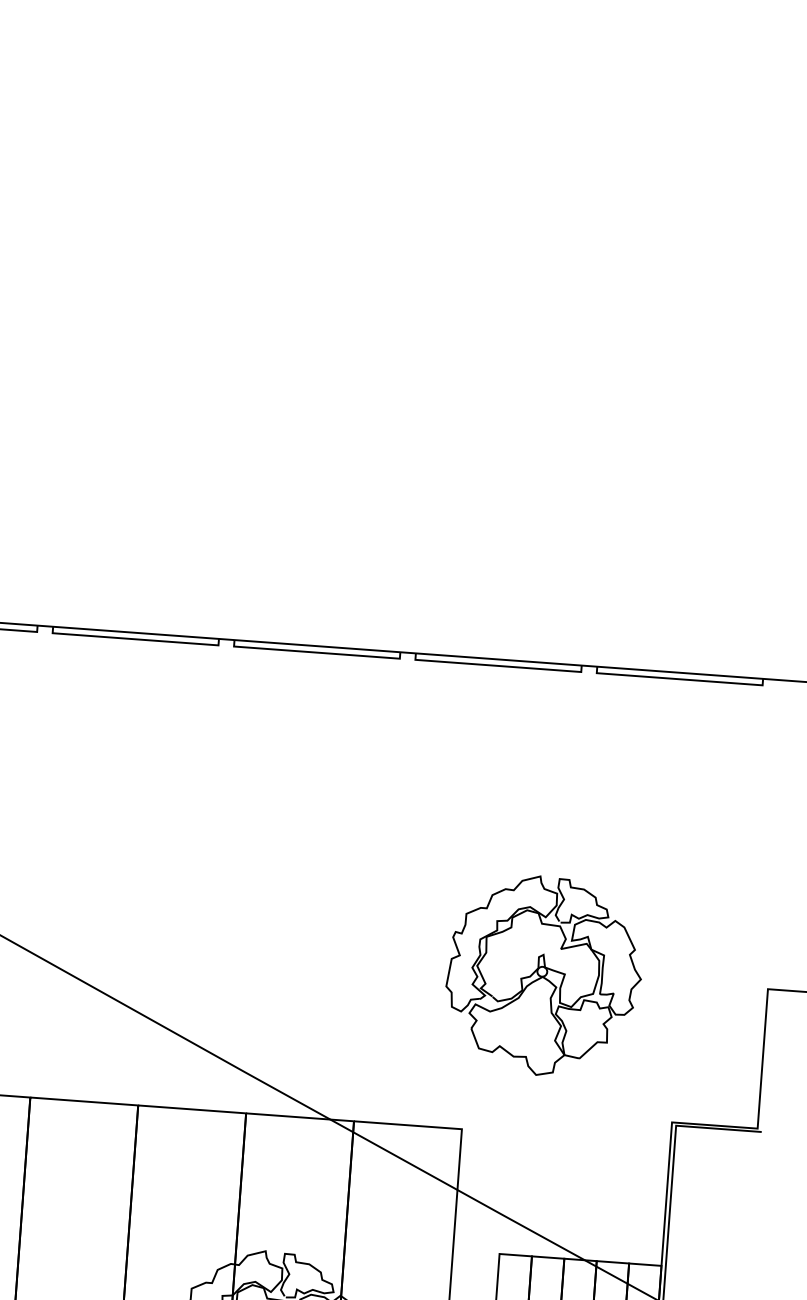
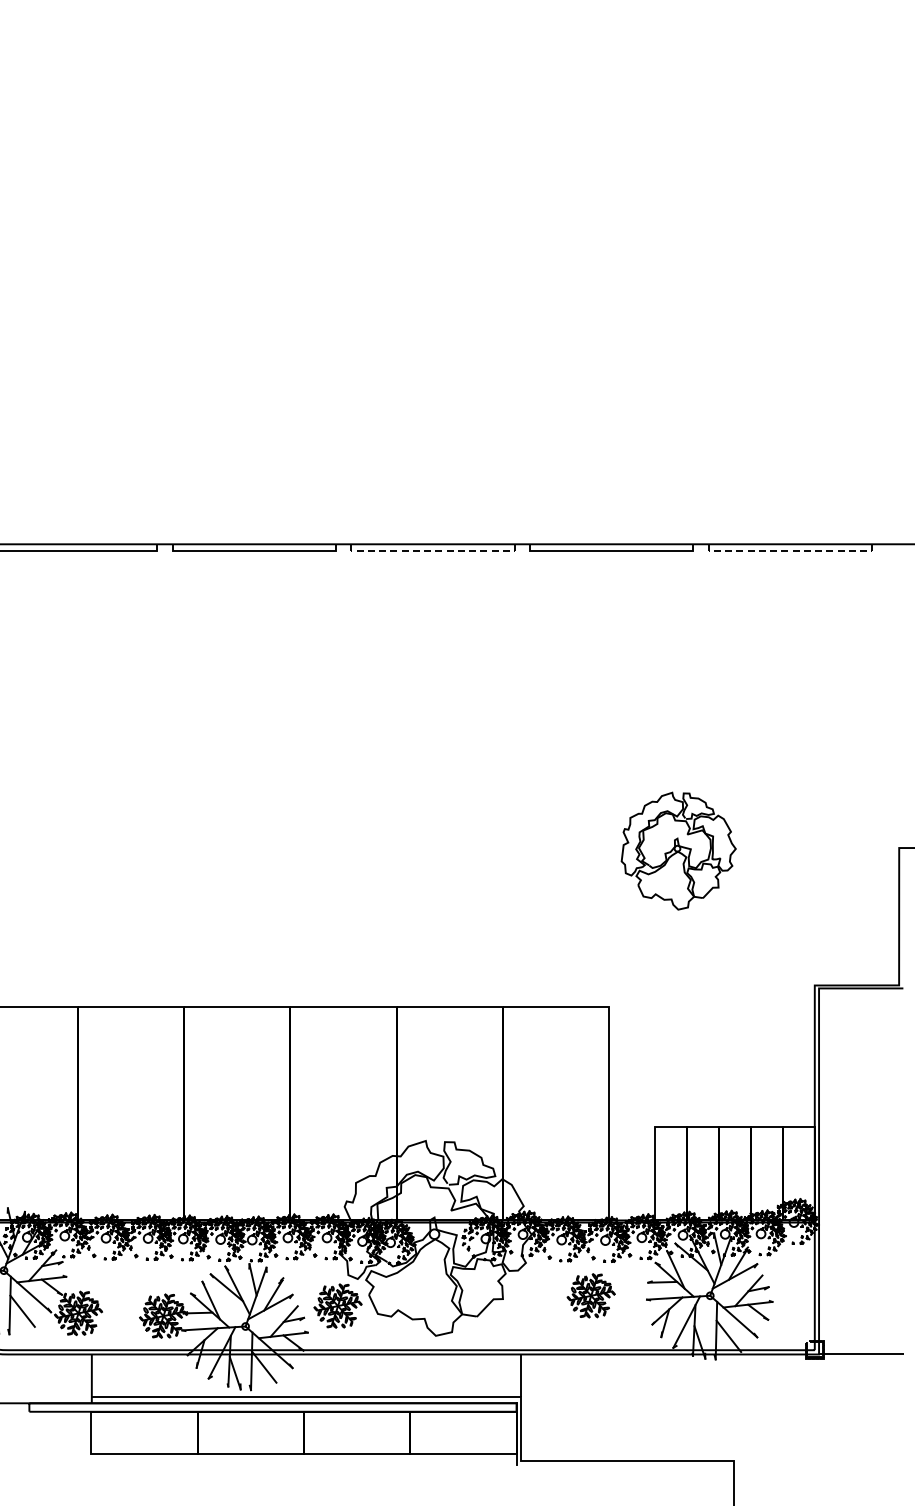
line: (317, 652) -> (433, 550), solid -> dashed
line: (679, 679) -> (790, 550), solid -> dashed
part: (543, 975) -> (678, 850), size x0.6

